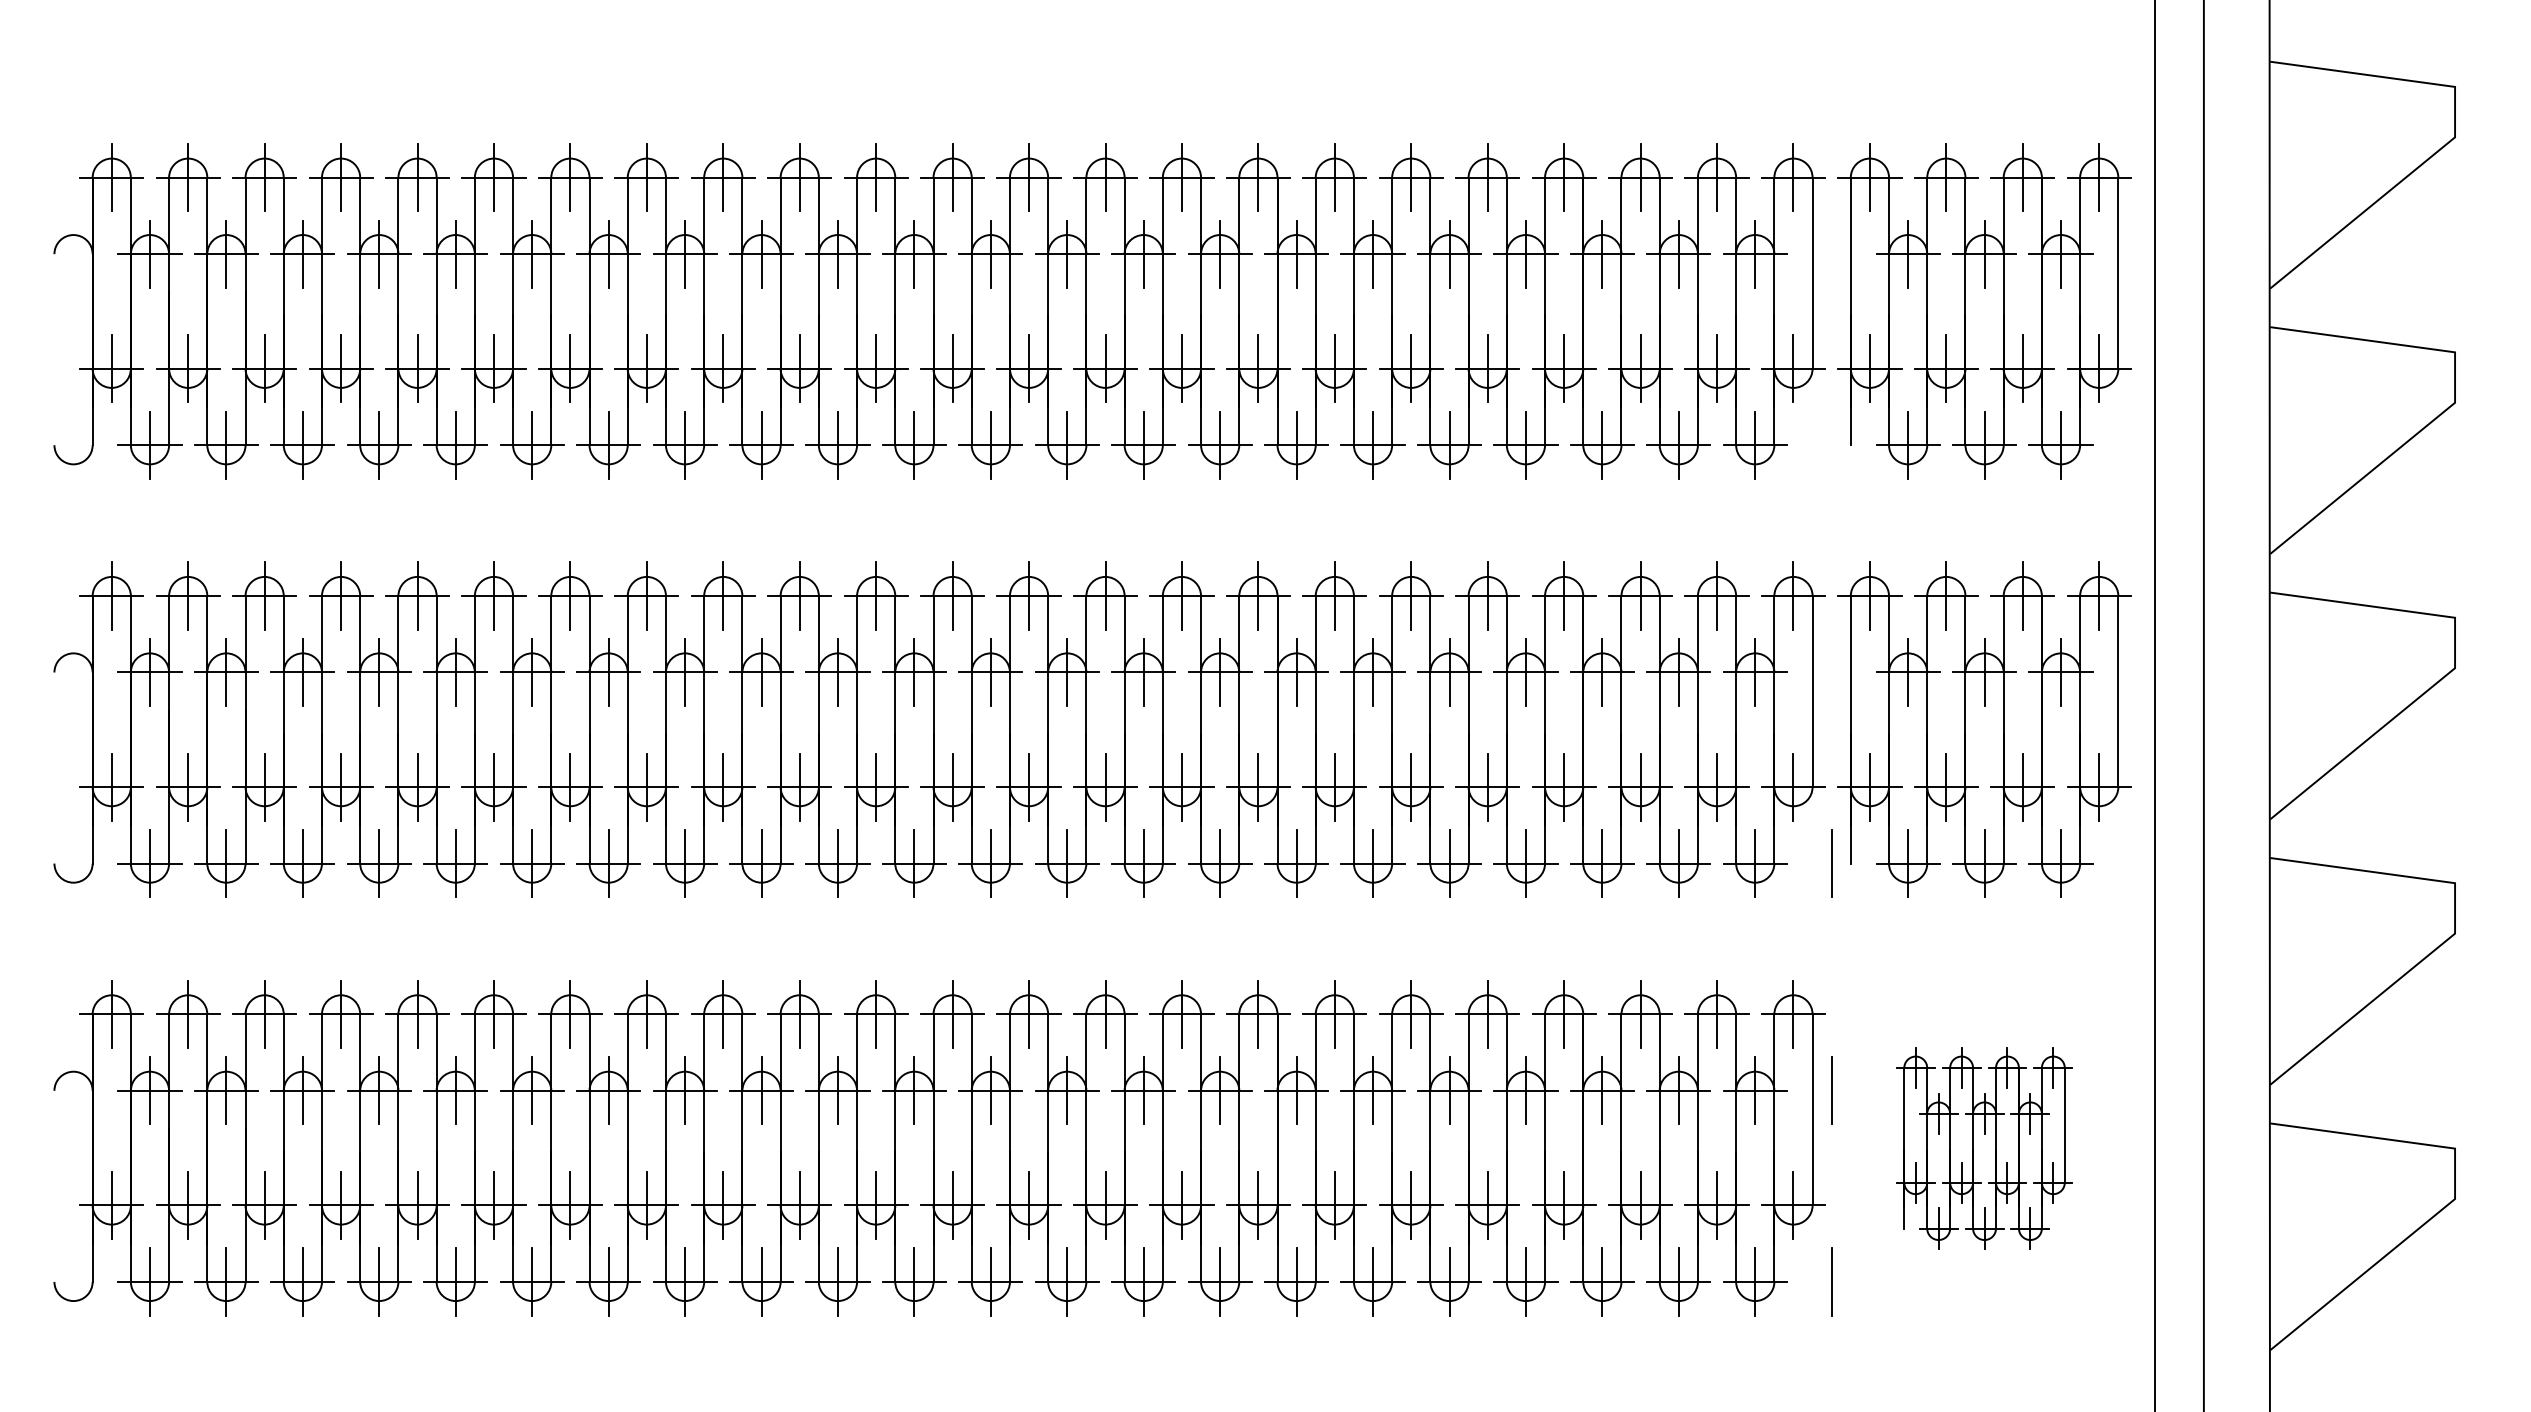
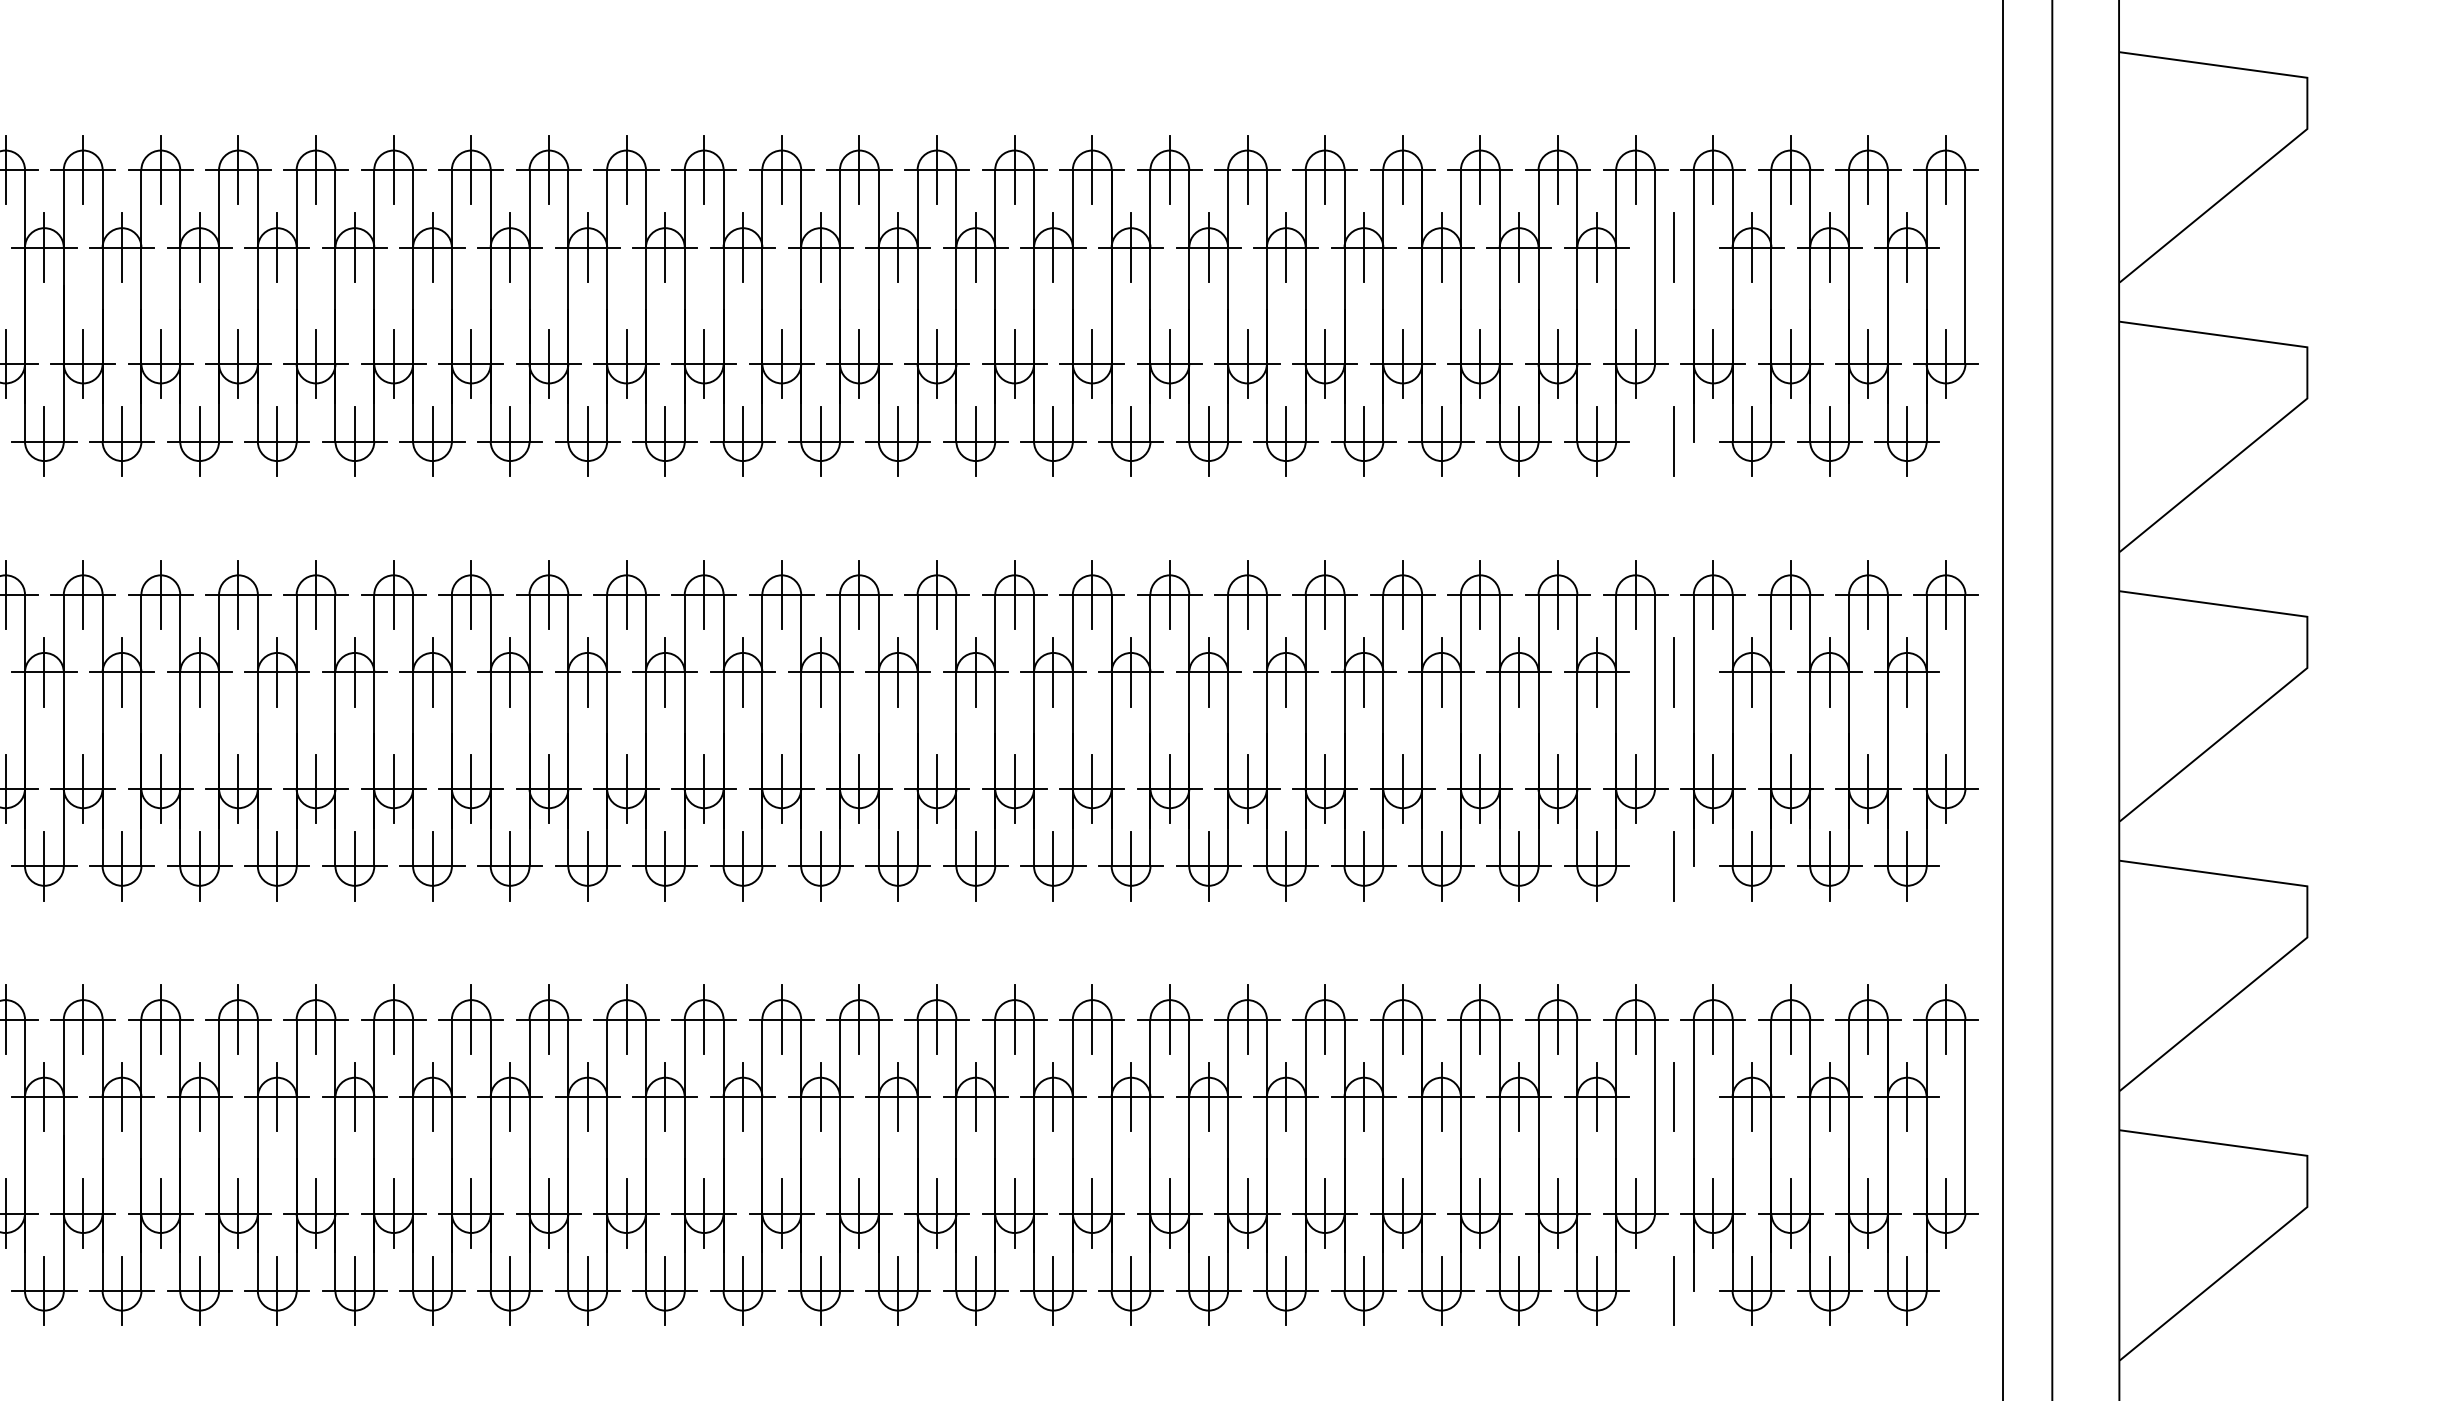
line: (1831, 254) -> (1674, 247), added
line: (1831, 444) -> (1674, 440), added
line: (1831, 672) -> (1674, 672), added
part: (1984, 1148) -> (1829, 1155), size x1.67

